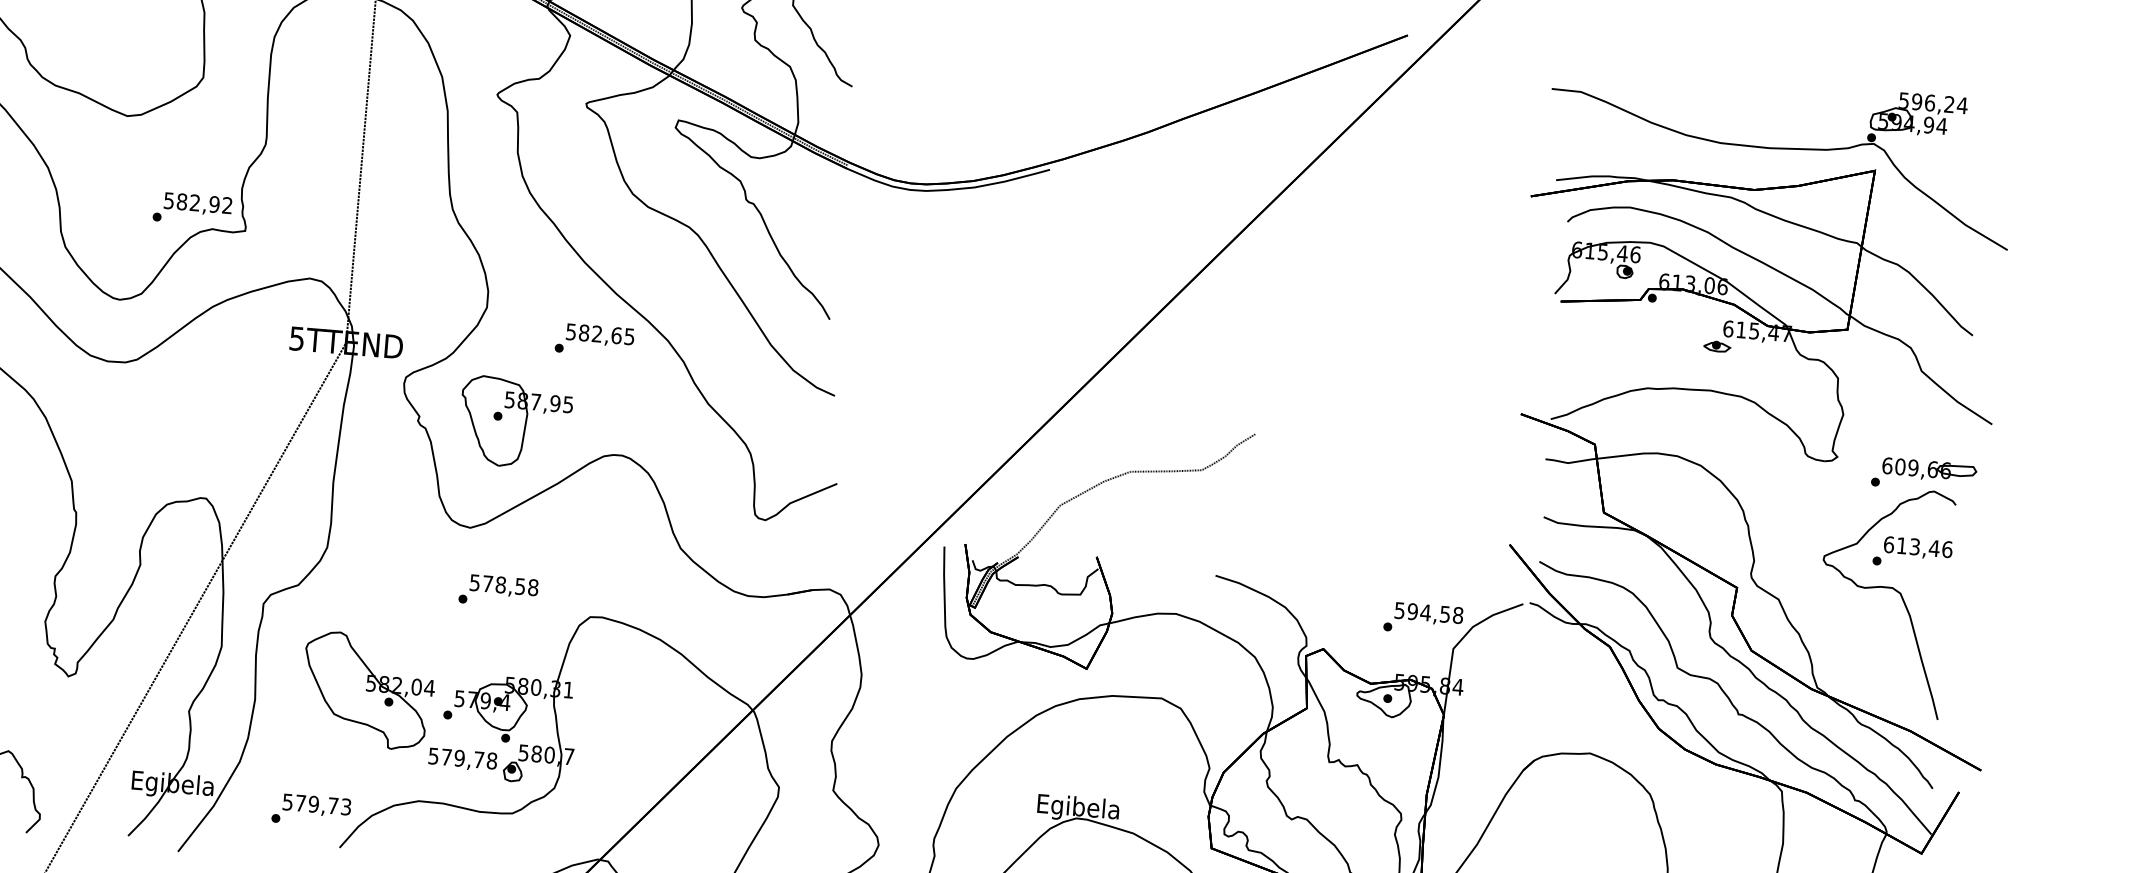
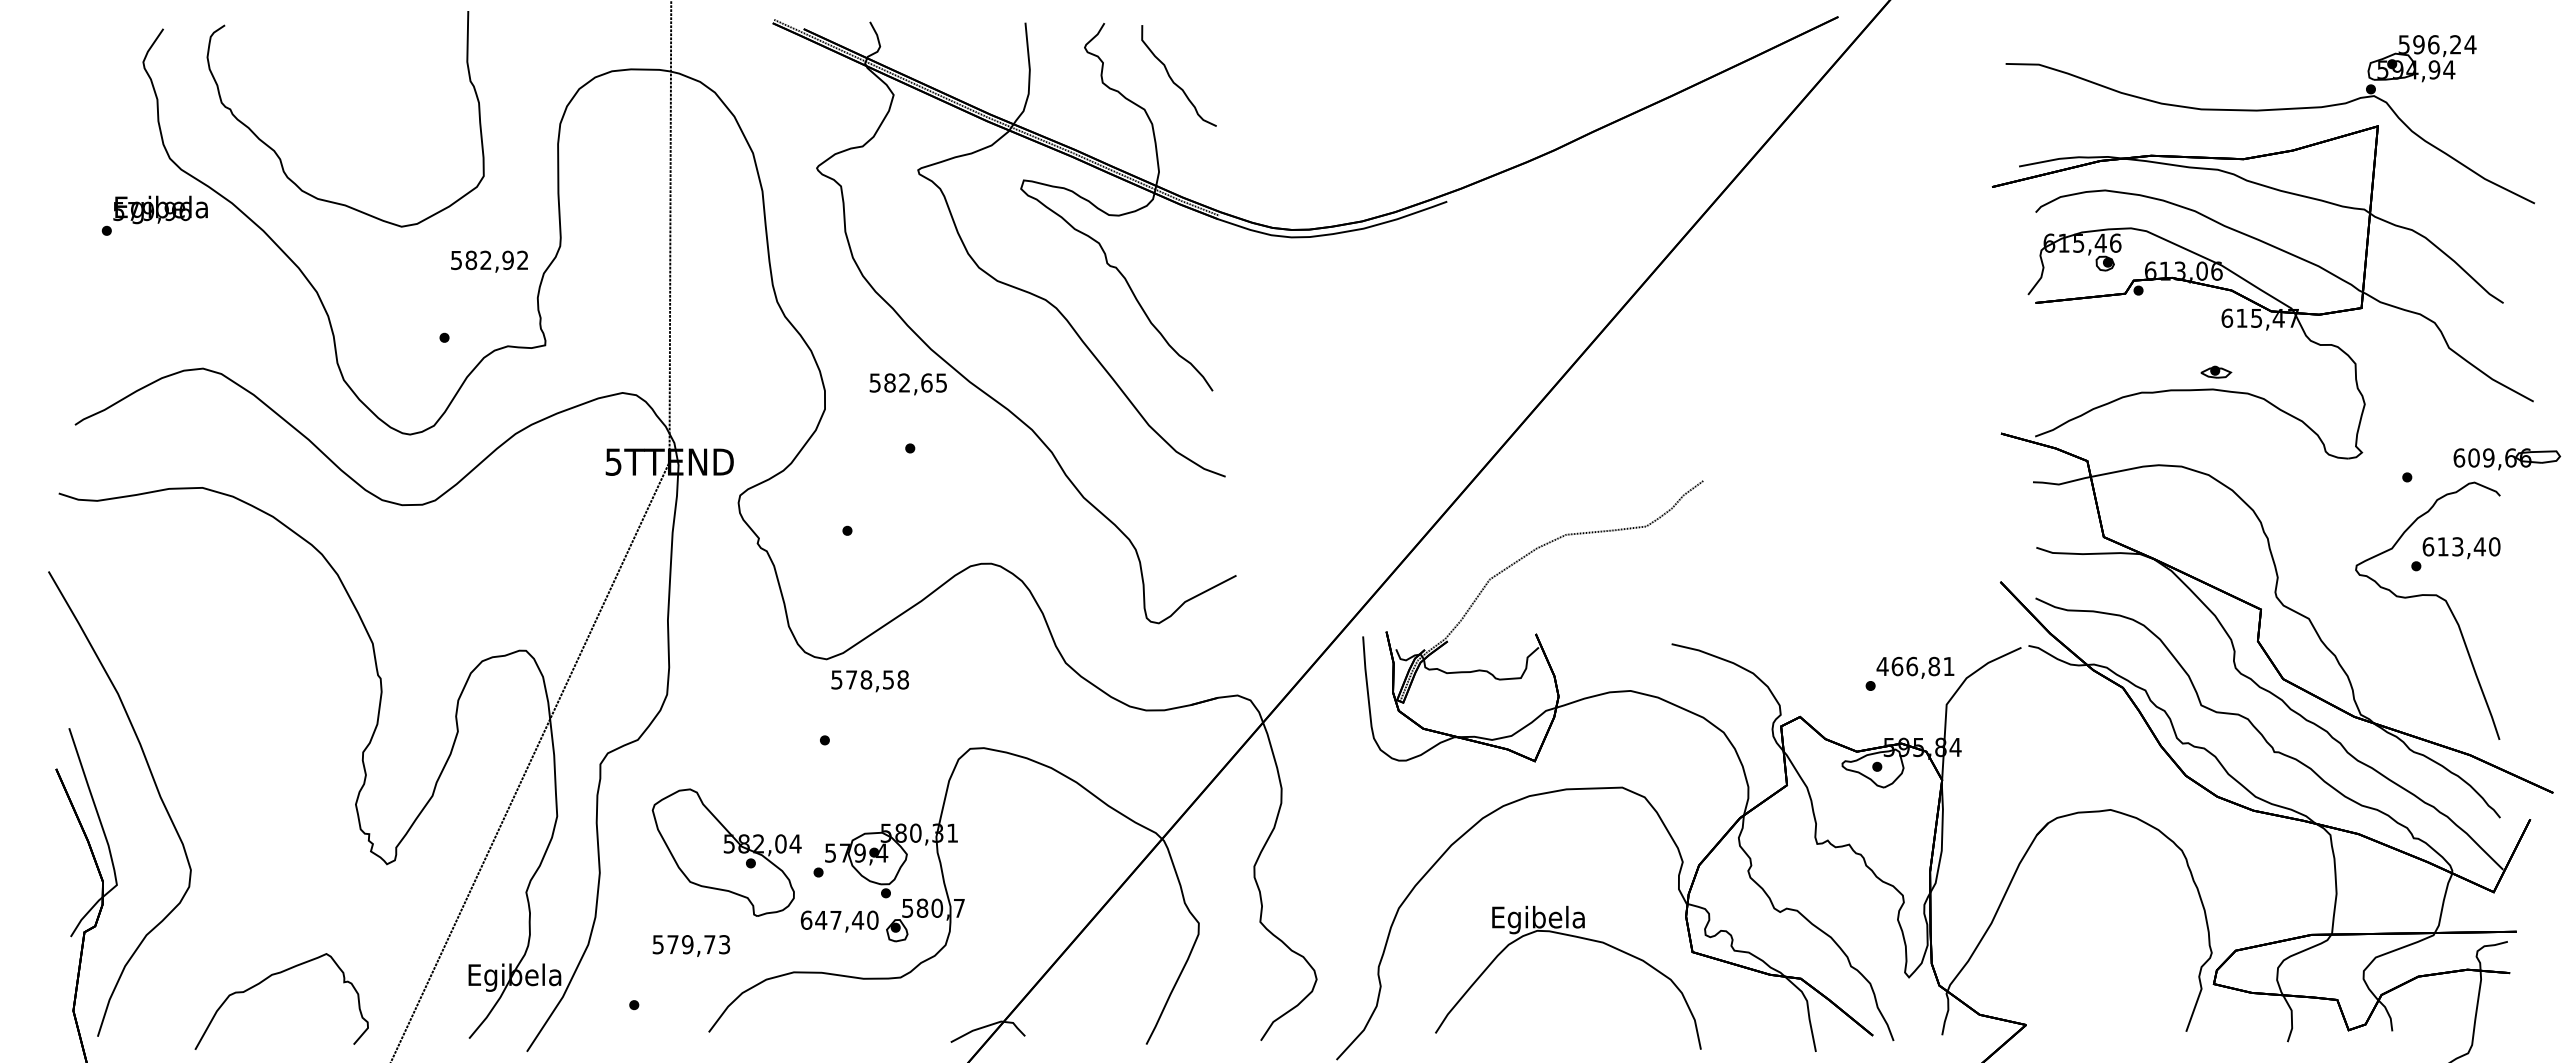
text: (198, 204) -> (489, 261), moved
text: (599, 335) -> (907, 384), moved
part: (1717, 345) -> (2216, 371), moved
part: (515, 422) -> (867, 536), removed
part: (1929, 470) -> (2507, 459), moved
text: (1947, 549) -> (2494, 546), 613,46 -> 613,40
text: (503, 586) -> (869, 681), moved
text: (1428, 613) -> (1915, 666), 594,58 -> 466,81
text: (462, 757) -> (839, 919), 579,78 -> 647,40
text: (317, 805) -> (691, 945), moved

